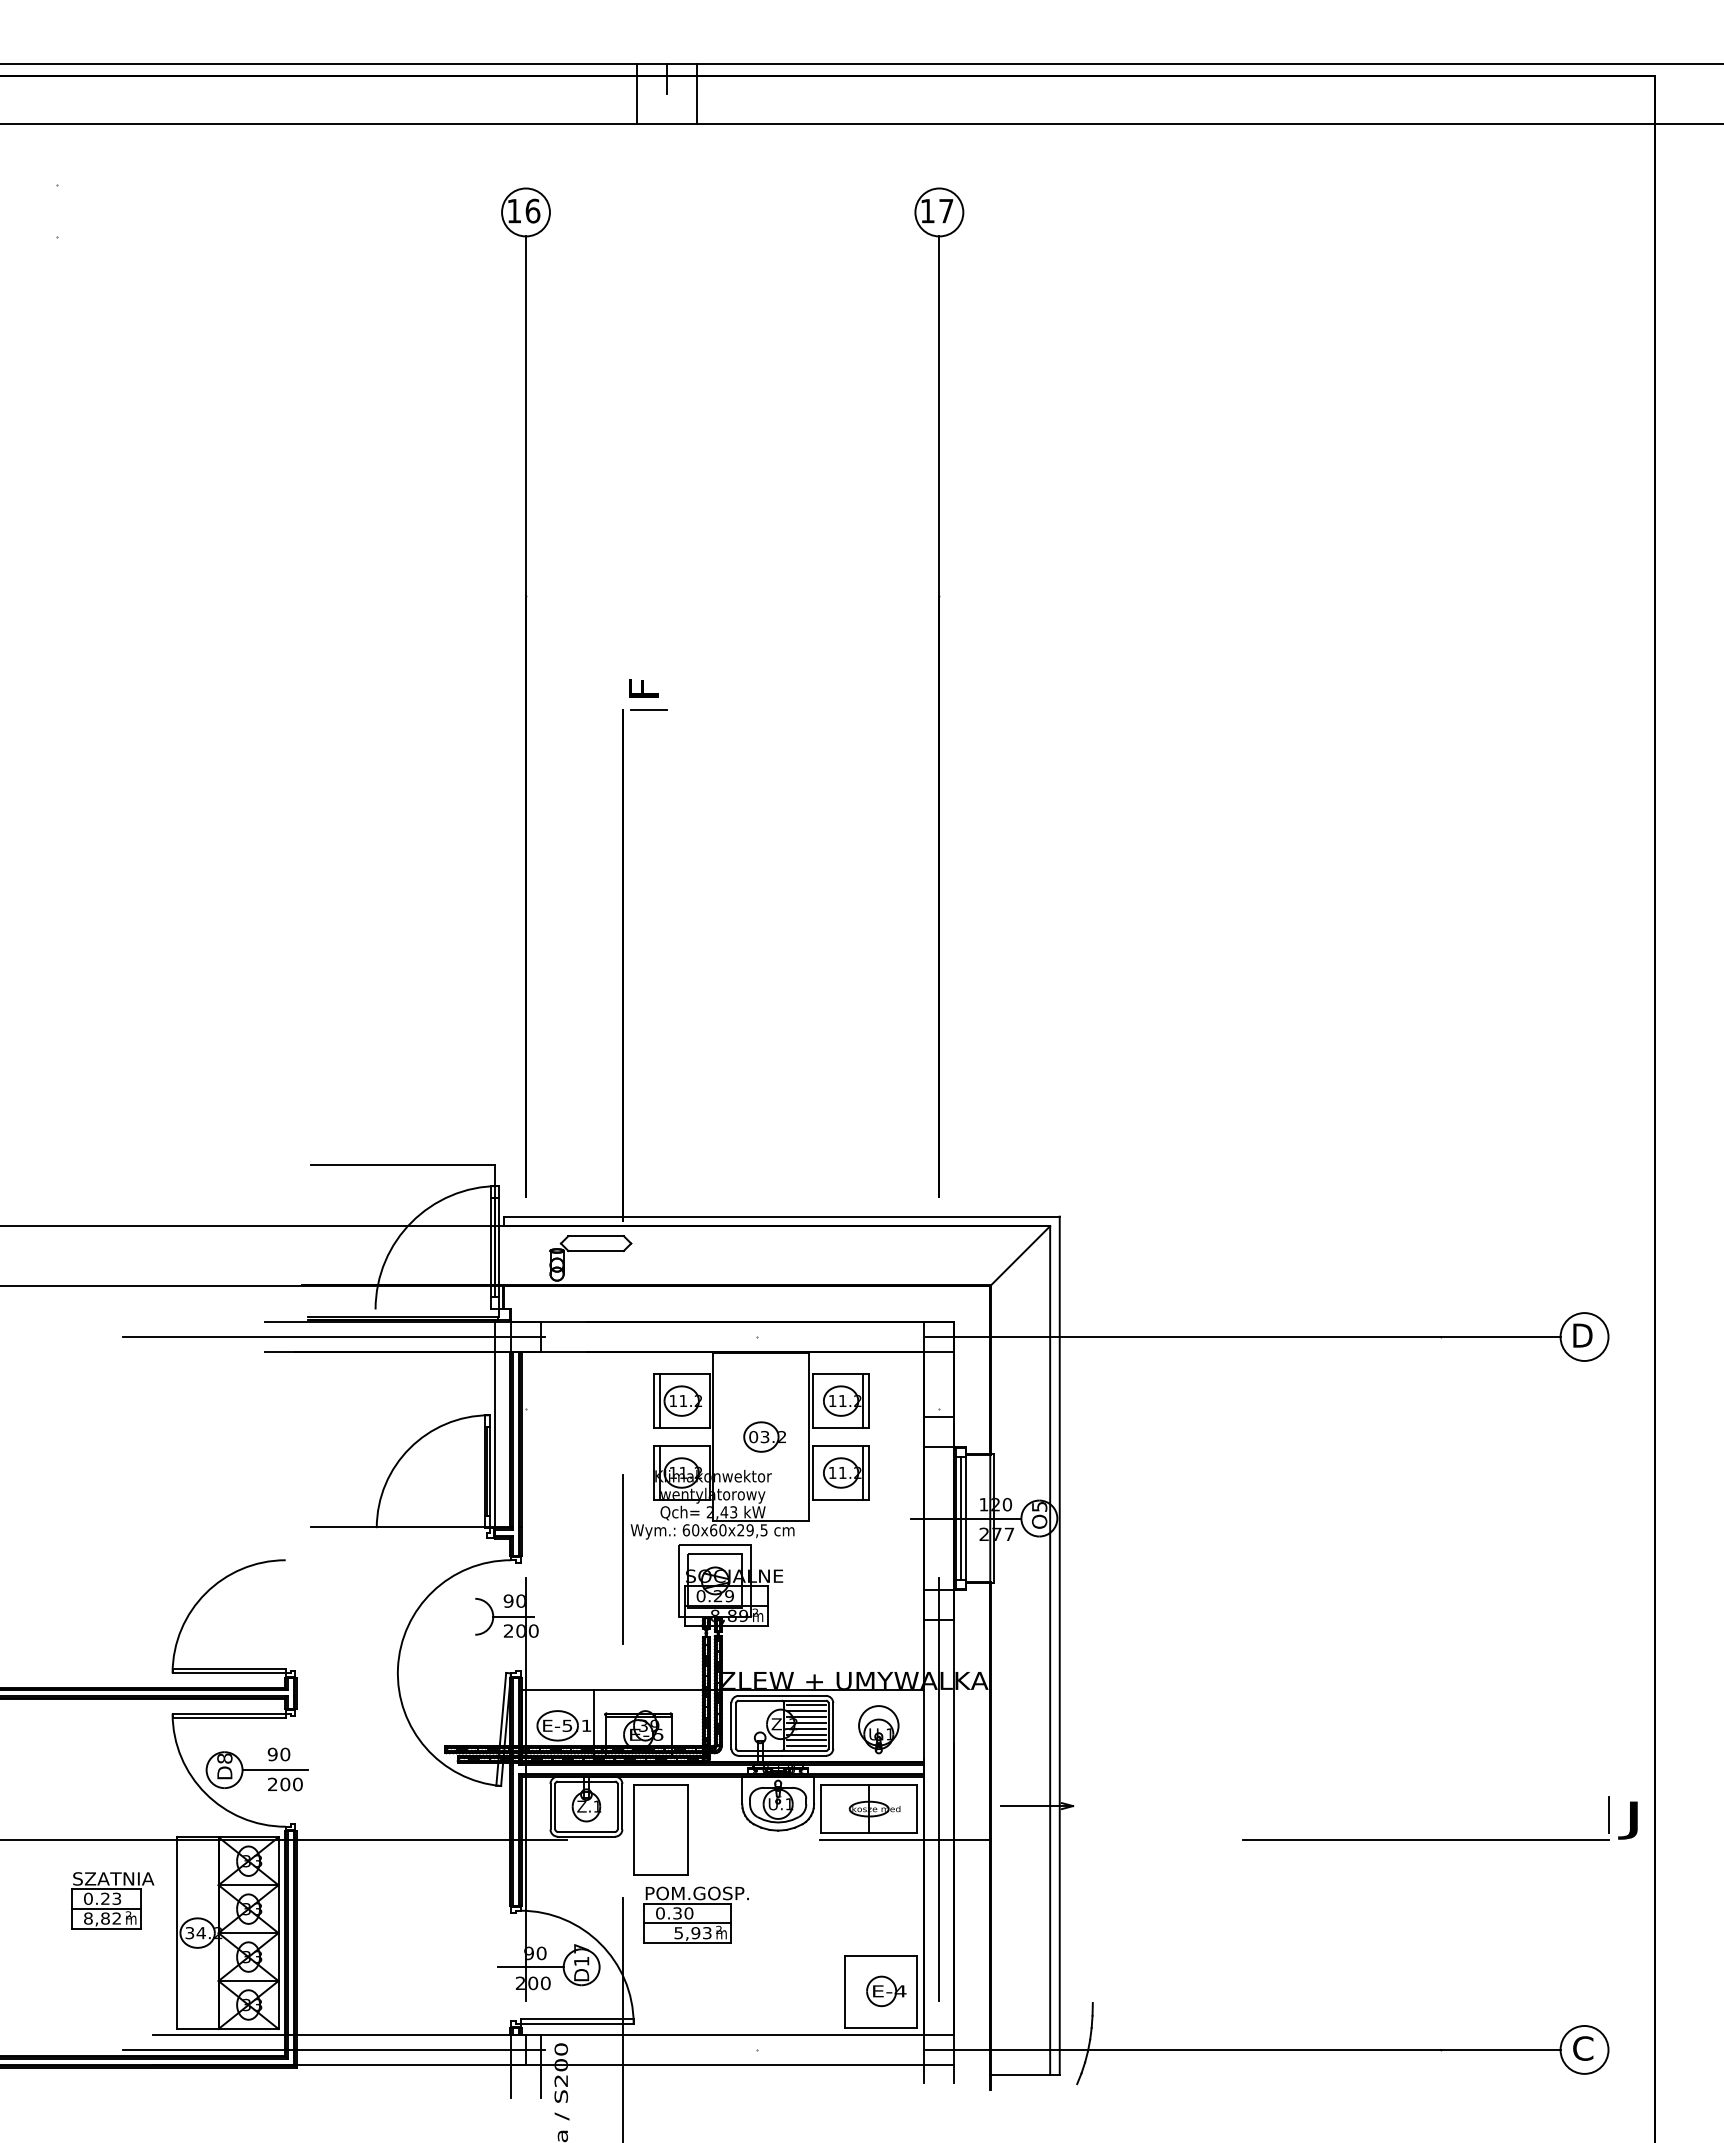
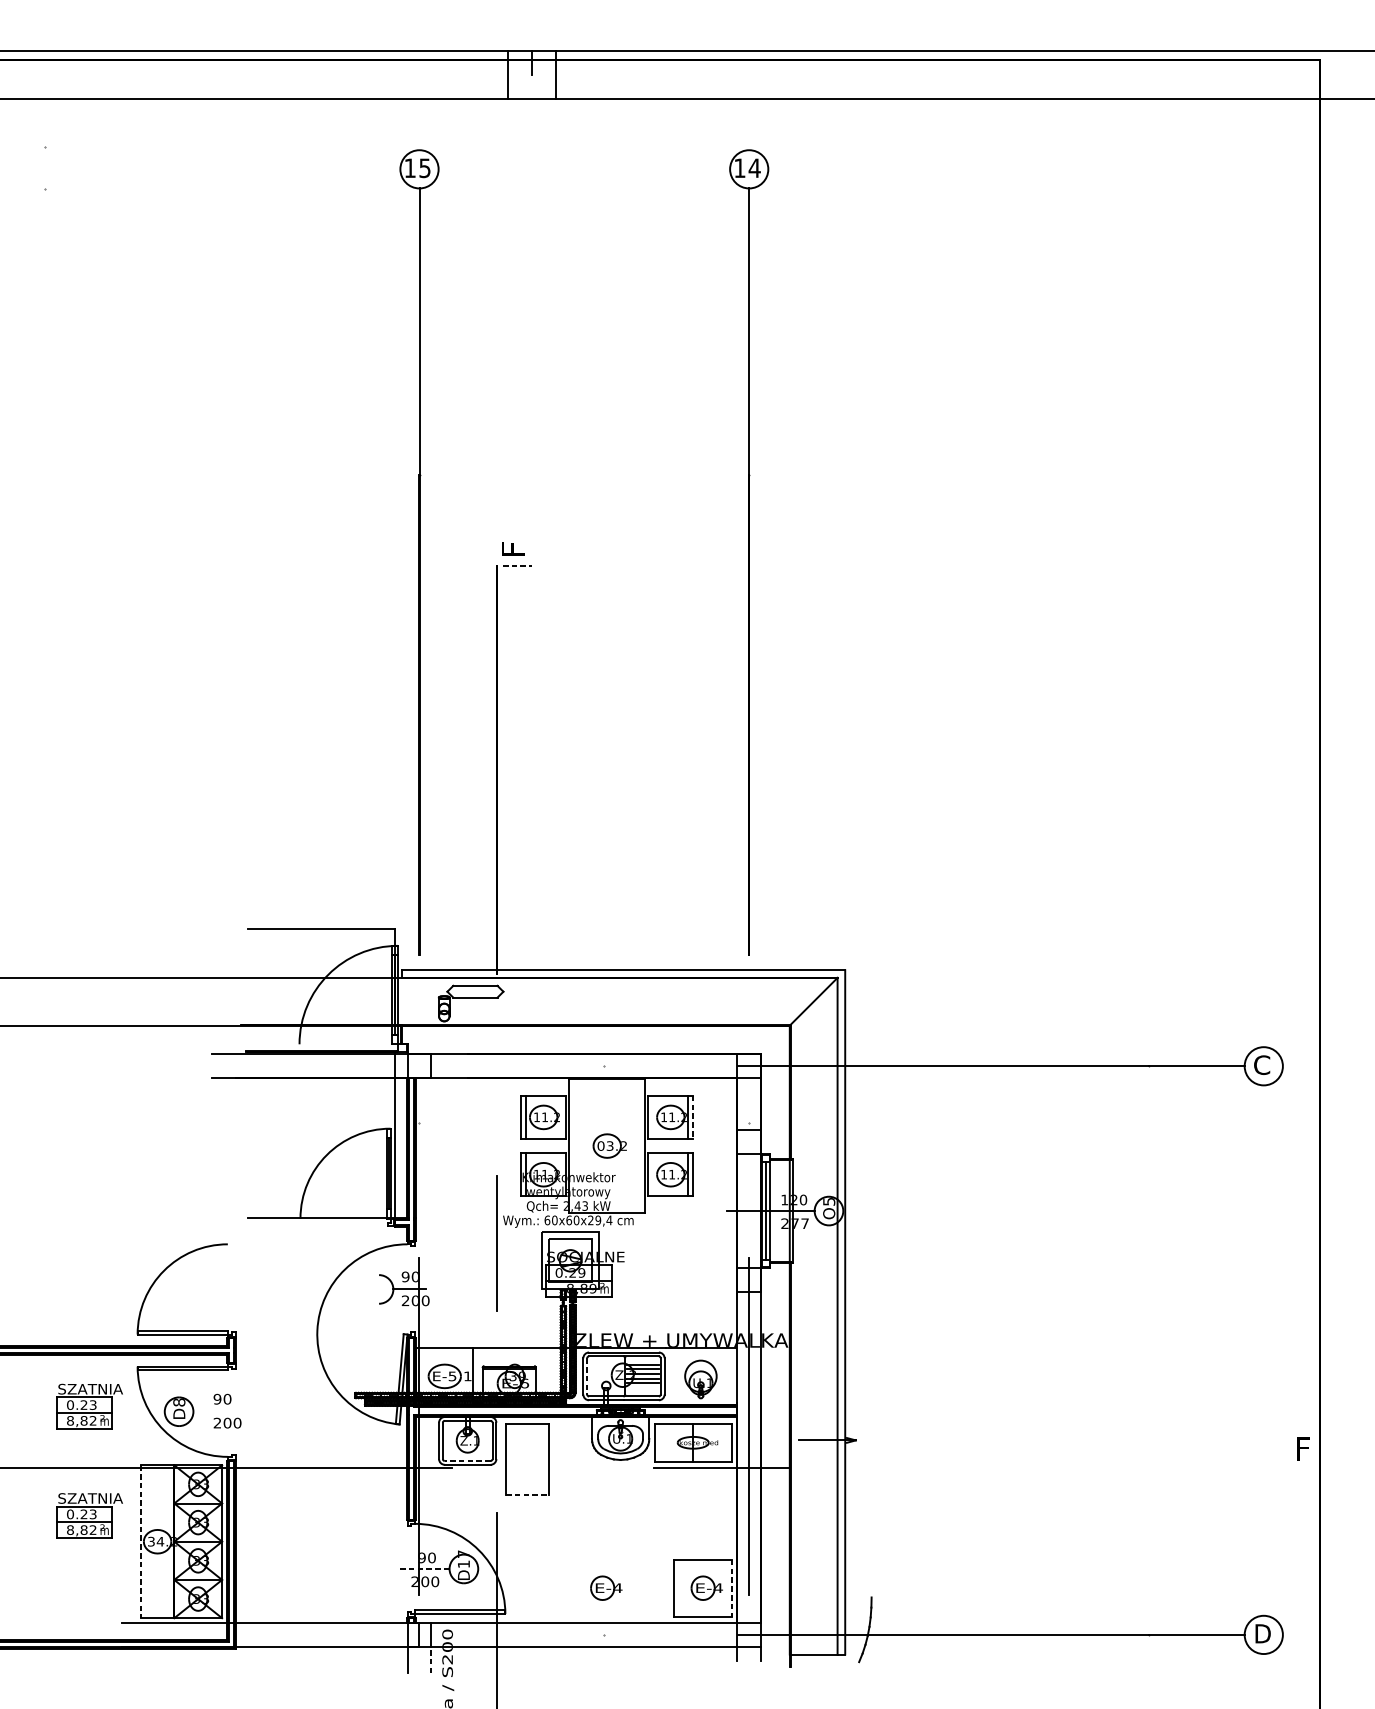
text: (532, 210) -> (424, 167), 16 -> 15
text: (945, 211) -> (754, 168), 17 -> 14
line: (648, 709) -> (517, 565), solid -> dashed
text: (1582, 1335) -> (1262, 1065), D -> C
line: (333, 1337) -> (265, 1066), removed
line: (869, 1401) -> (693, 1117), solid -> dashed
text: (763, 1530) -> (608, 1220), 60x60x29,5 -> 60x60x29,4
line: (806, 1705) -> (643, 1360), removed
line: (736, 1725) -> (587, 1376), solid -> dashed
line: (806, 1740) -> (643, 1388), removed
line: (806, 1746) -> (643, 1392), removed
part: (112, 1763) -> (89, 1406), added
line: (275, 1770) -> (219, 1412), removed
text: (1630, 1820) -> (1300, 1451), J -> F
line: (586, 1831) -> (467, 1460), solid -> dashed
part: (1425, 1839) -> (1136, 1467), removed
line: (661, 1875) -> (527, 1495), solid -> dashed
part: (695, 1914) -> (554, 1526), removed
line: (176, 1933) -> (140, 1542), solid -> dashed
line: (530, 1967) -> (423, 1569), solid -> dashed
part: (760, 1991) -> (606, 1588), added
line: (917, 1991) -> (731, 1588), solid -> dashed
text: (1583, 2048) -> (1262, 1633), C -> D
line: (333, 2049) -> (265, 1634), removed
line: (540, 2080) -> (431, 1659), solid -> dashed

